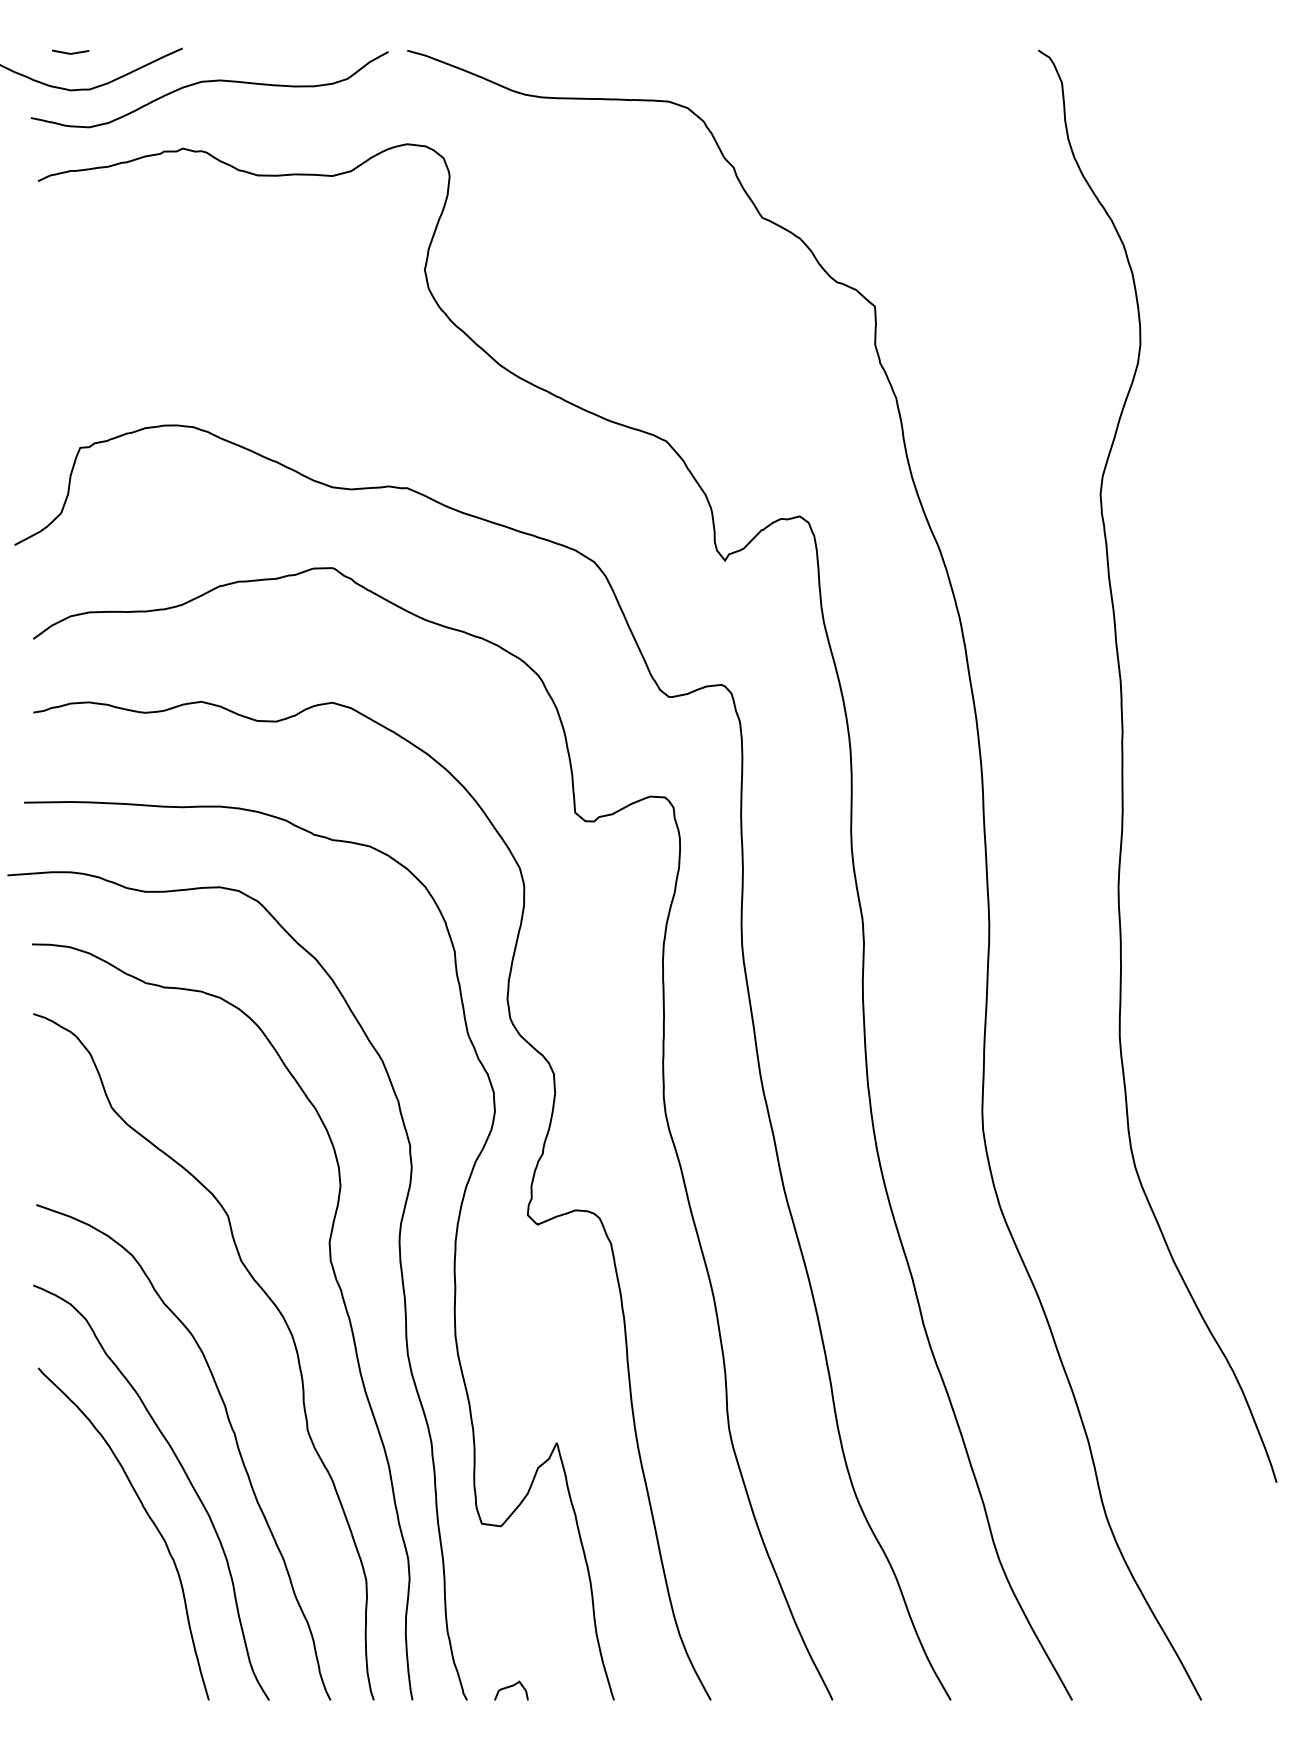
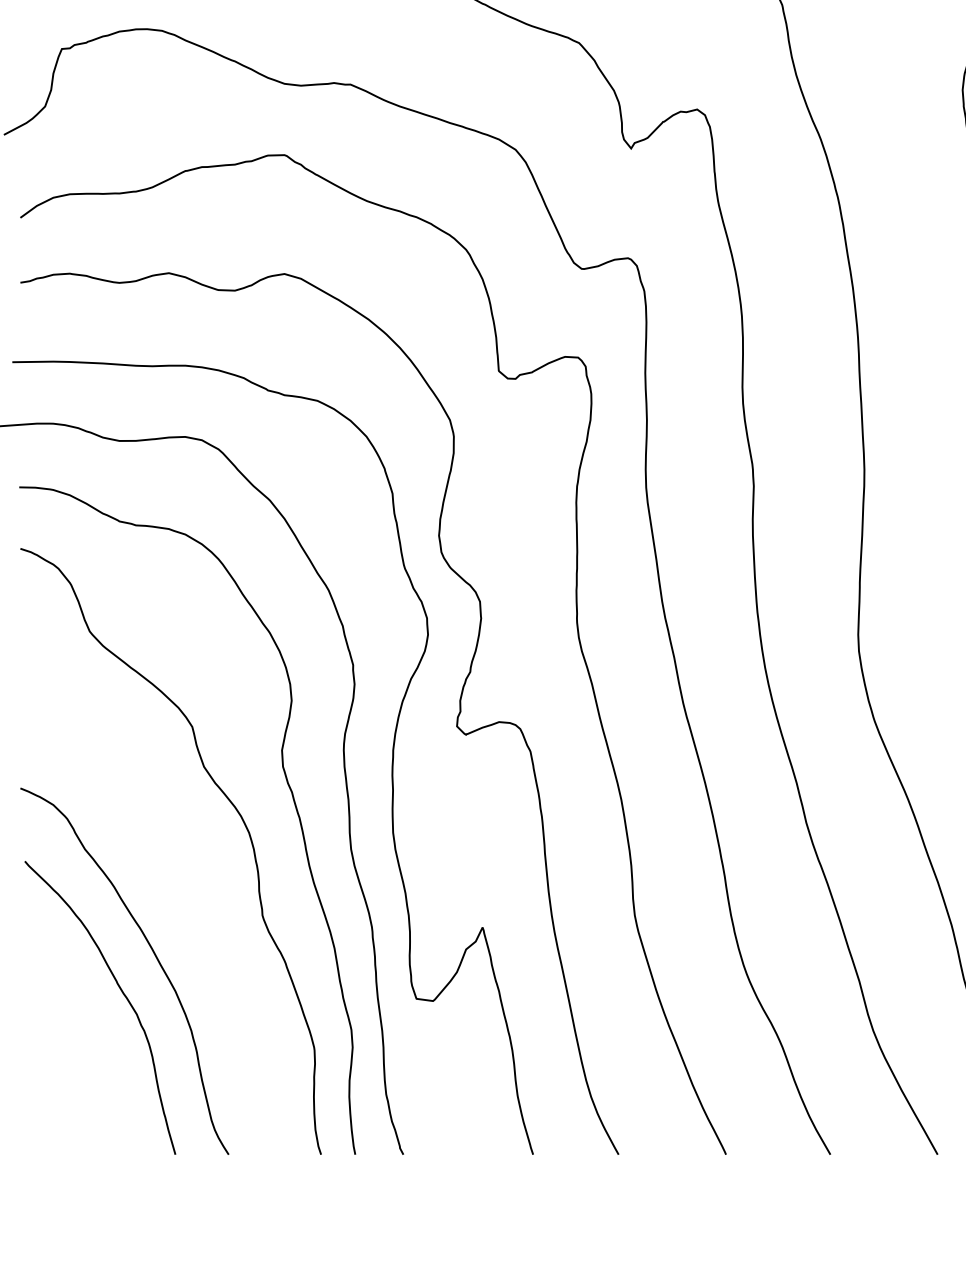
curve: (233, 1434) -> (197, 920), removed
curve: (510, 1687) -> (441, 1143), removed

